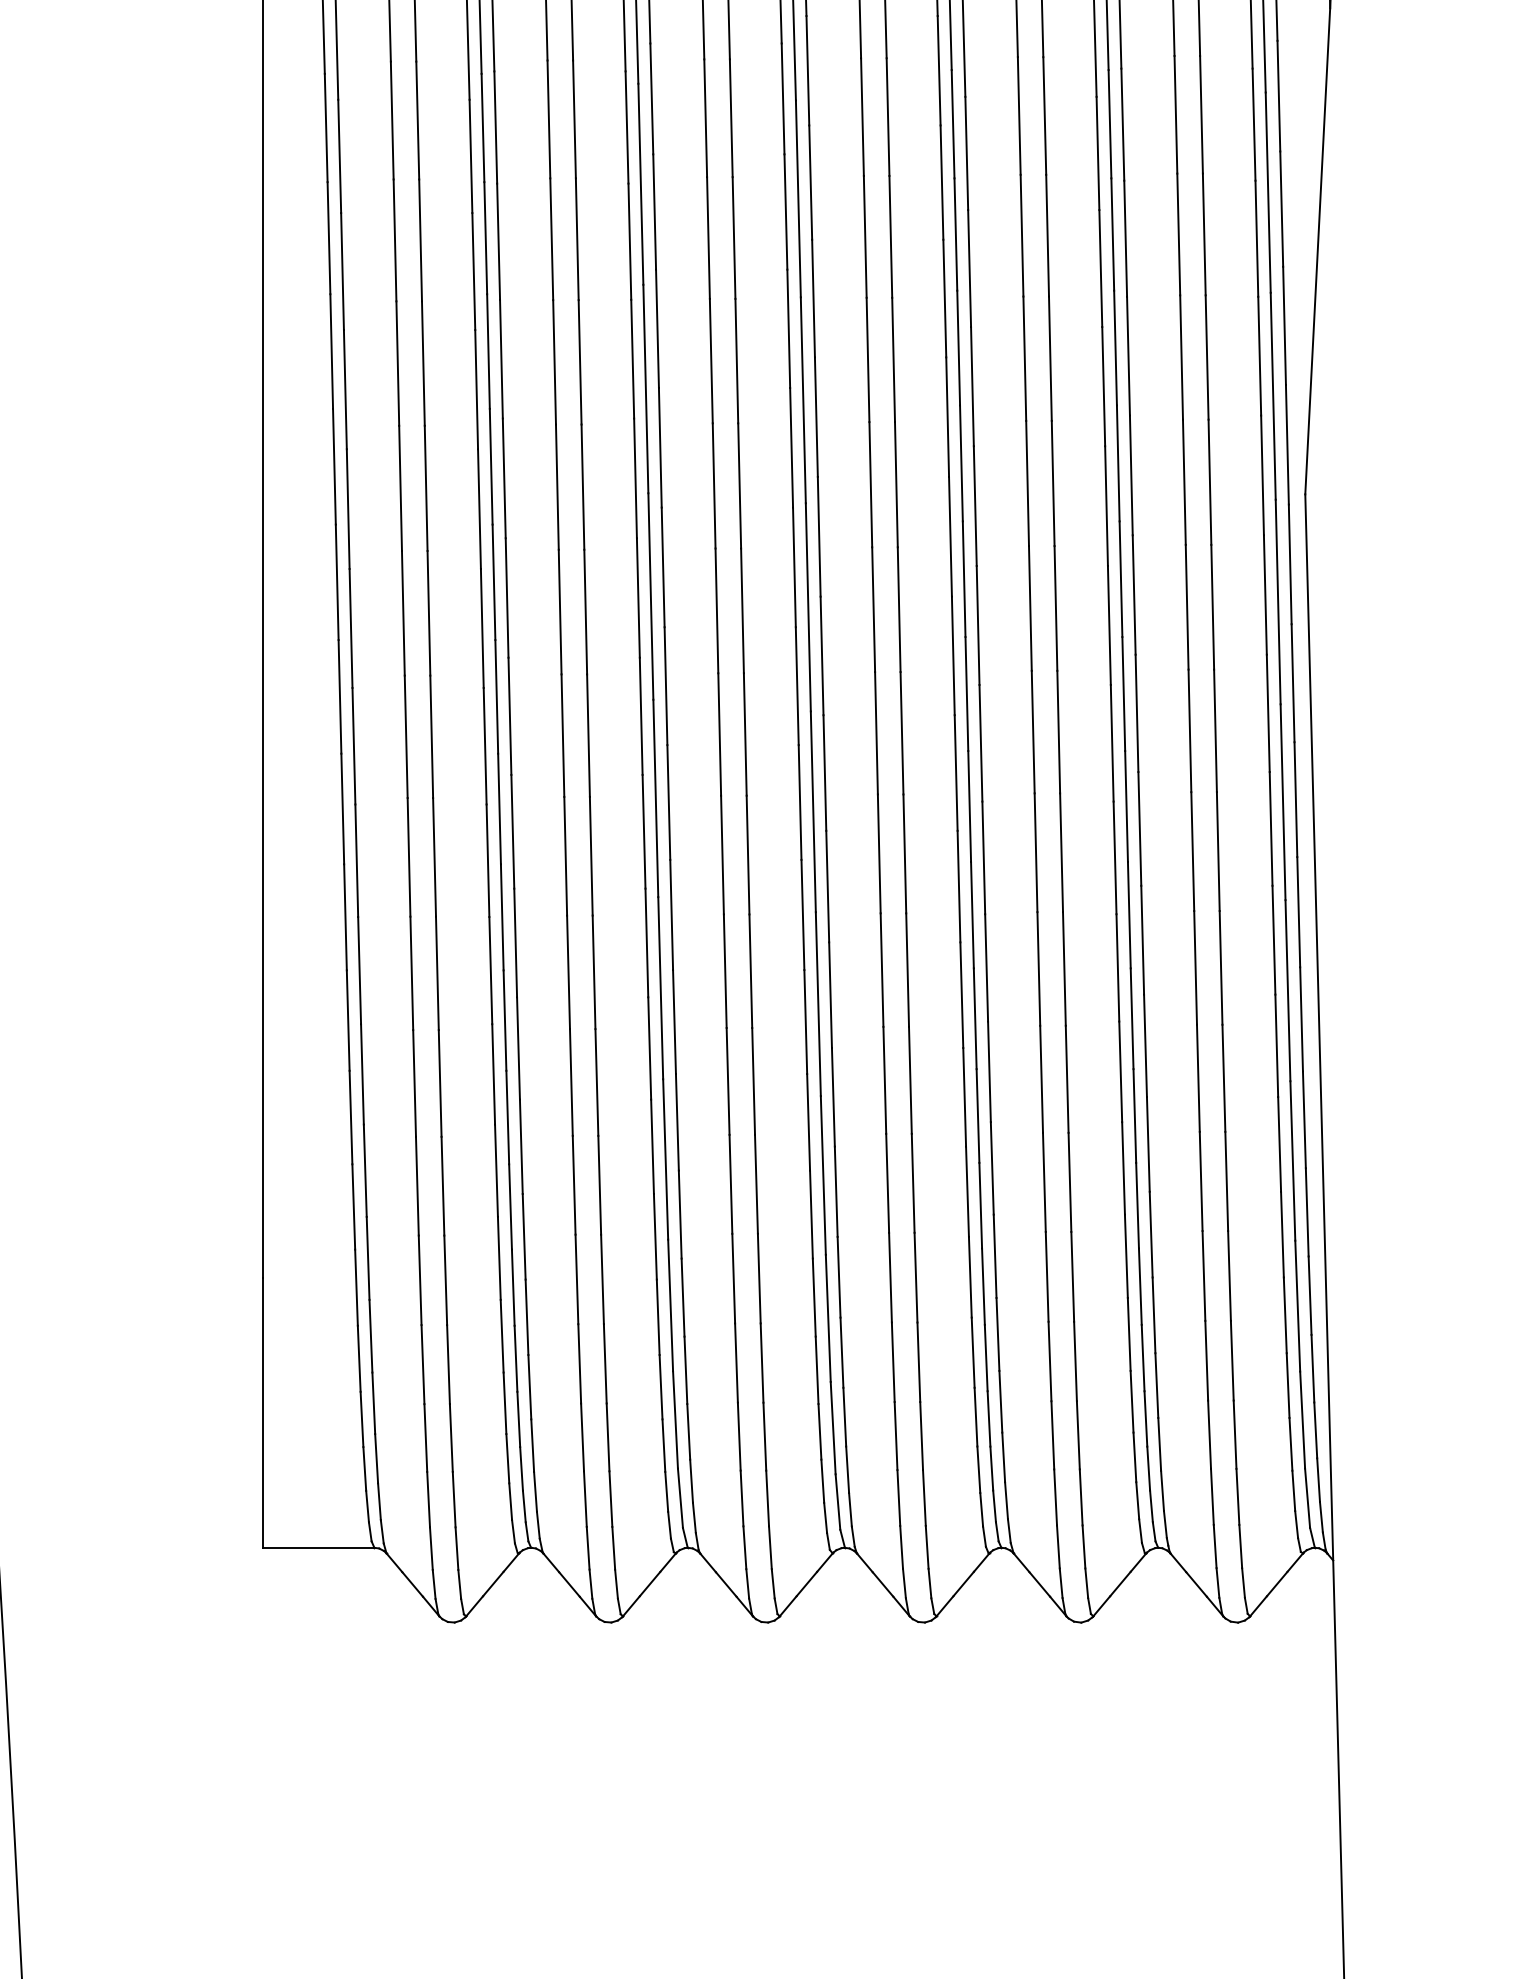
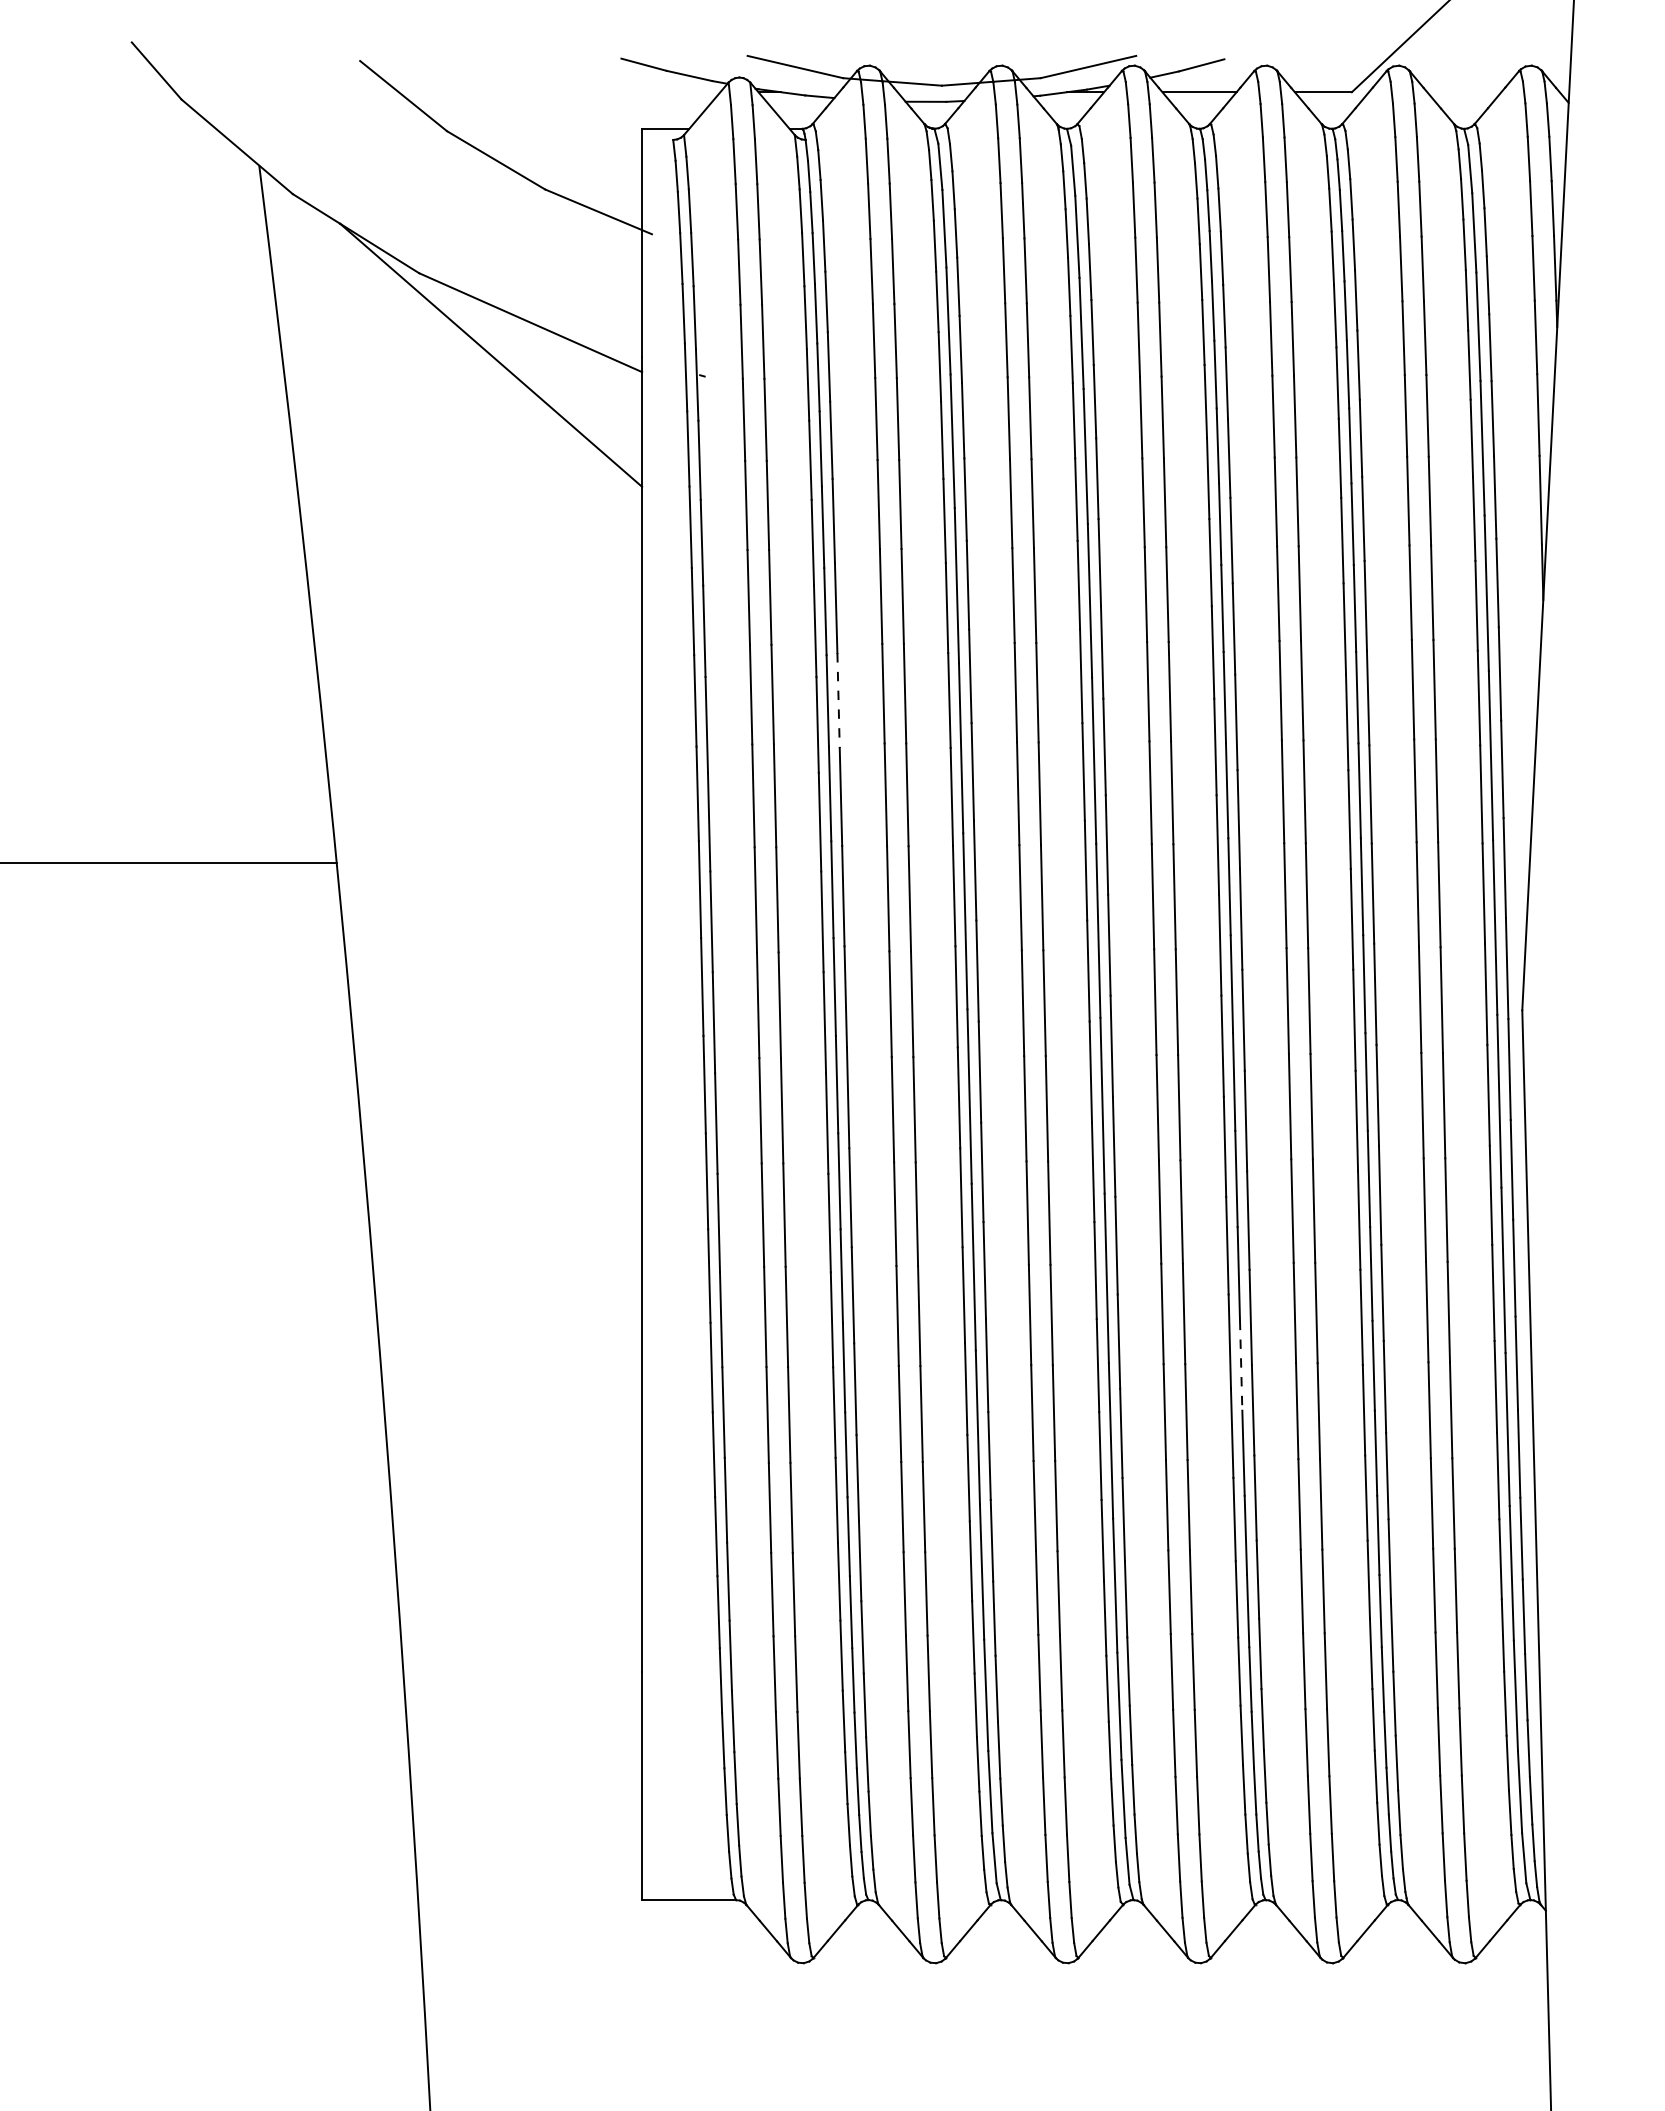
line: (495, 127) -> (838, 700), solid -> dashed
line: (972, 914) -> (1241, 1365), solid -> dashed

